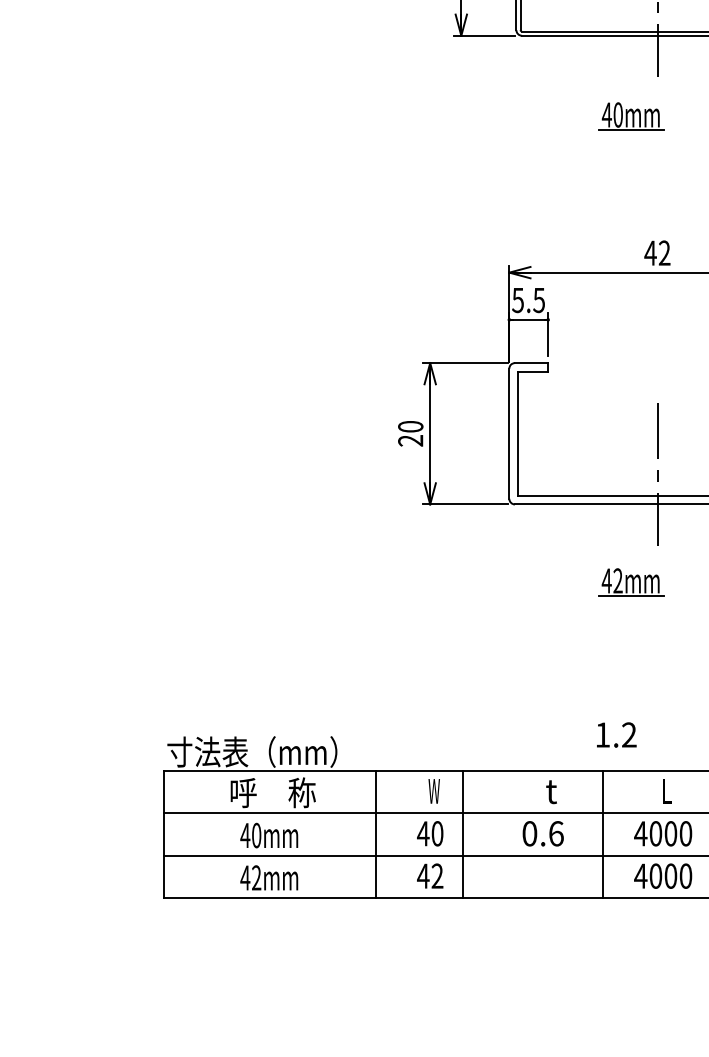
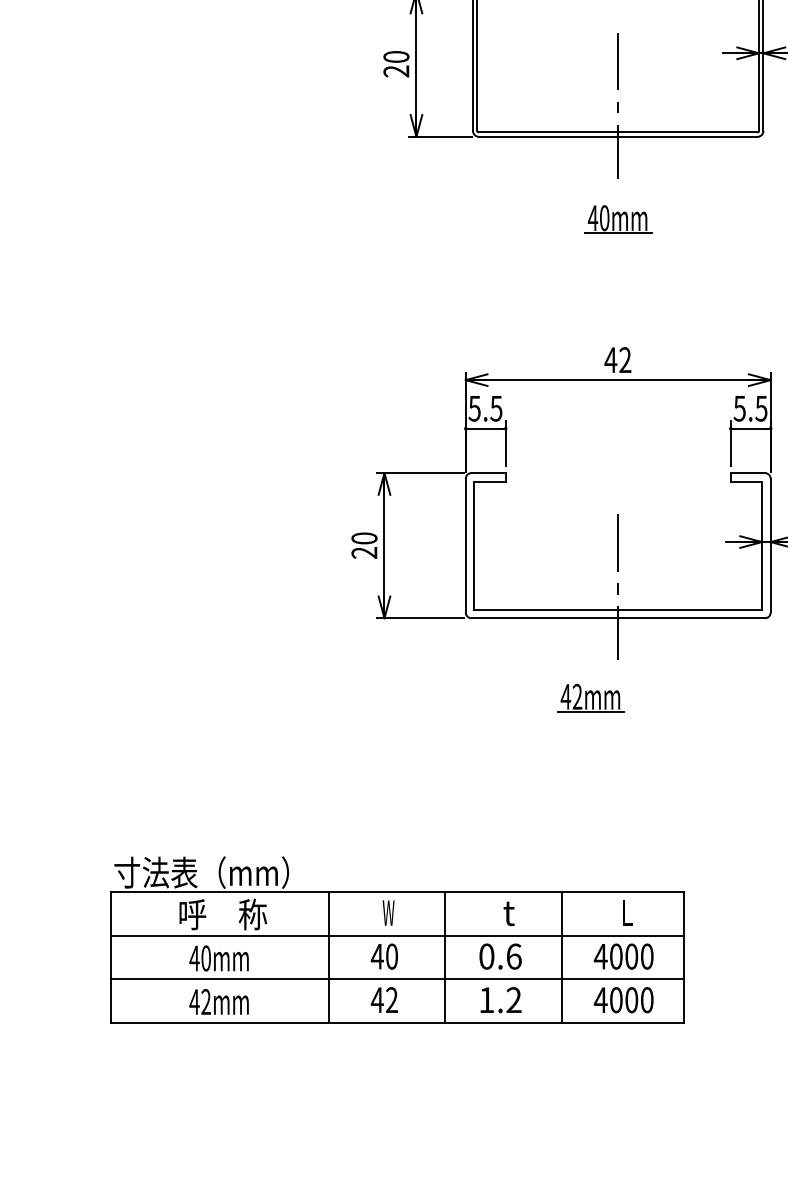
part: (631, 116) -> (618, 219), moved
text: (616, 735) -> (500, 1000), moved
line: (463, 834) -> (445, 957), moved

